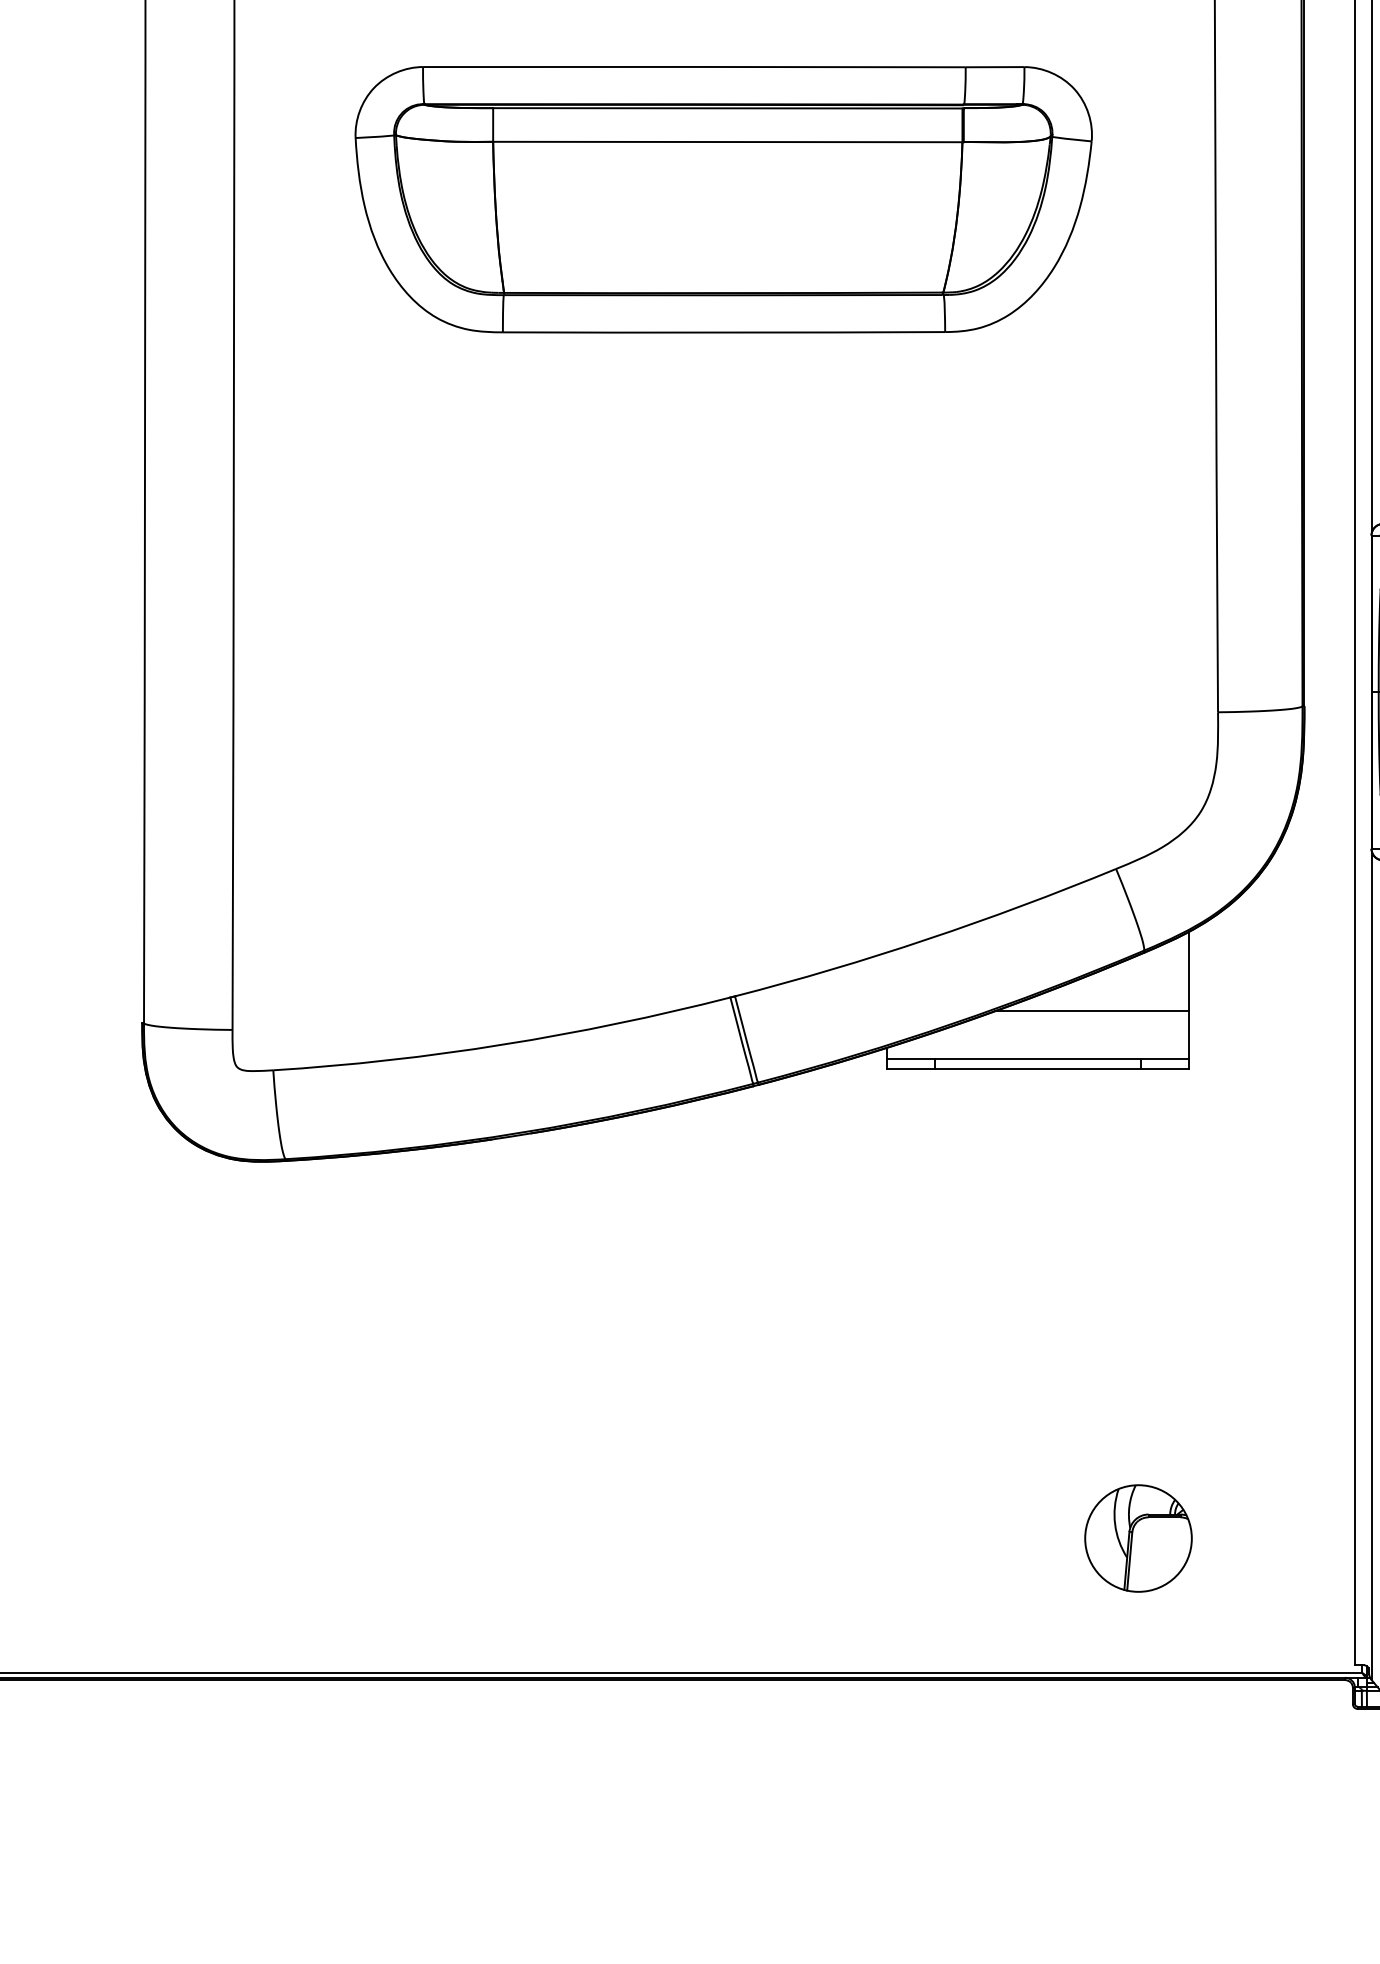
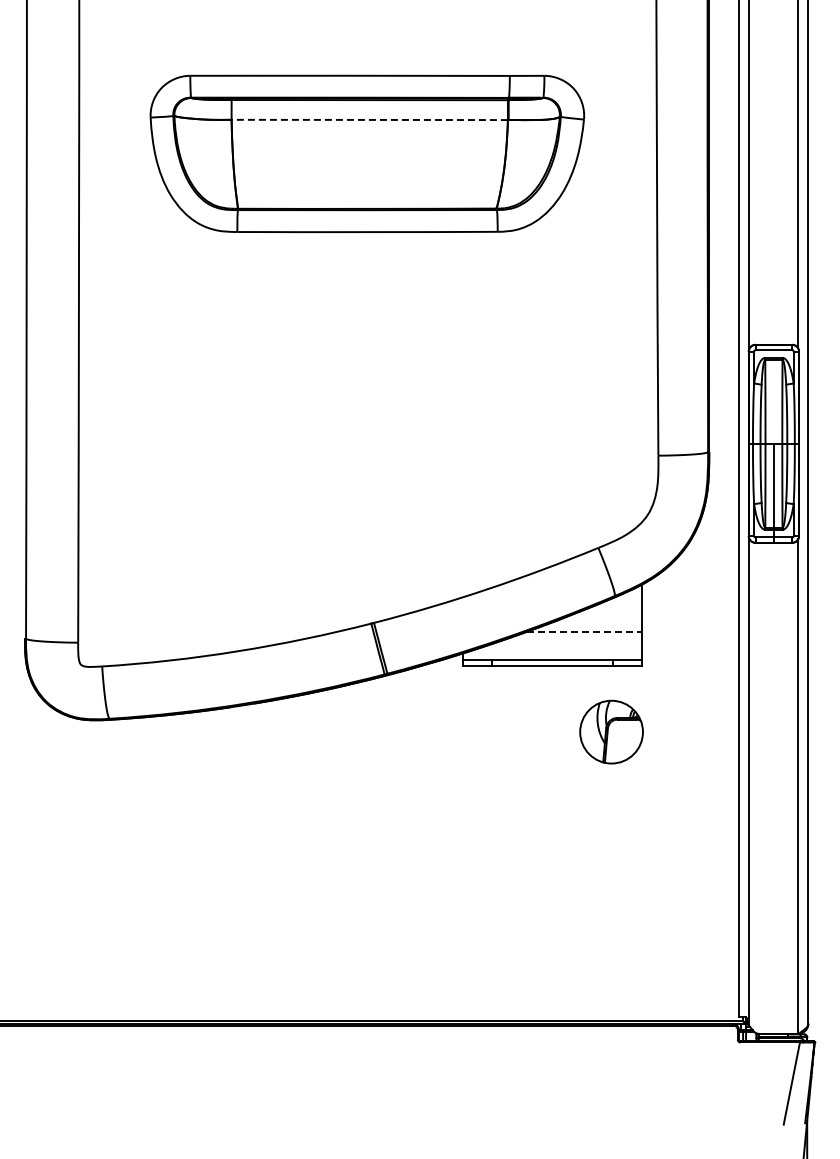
line: (727, 141) -> (369, 119), solid -> dashed
line: (1092, 1010) -> (584, 631), solid -> dashed
part: (1138, 1537) -> (611, 731), moved

